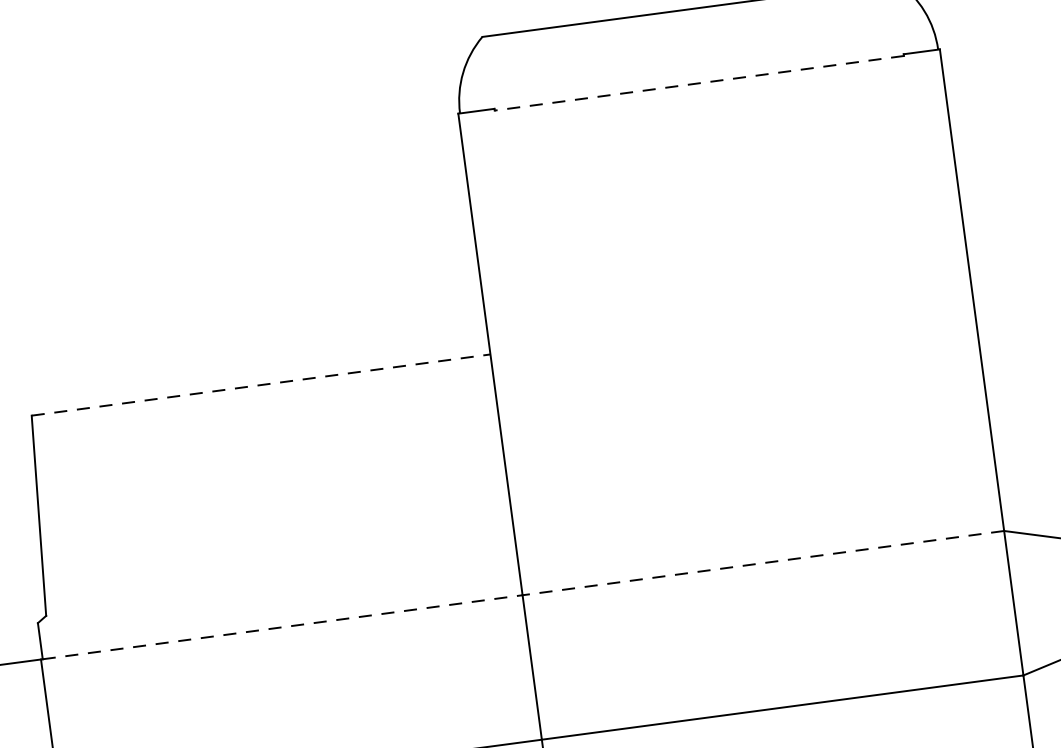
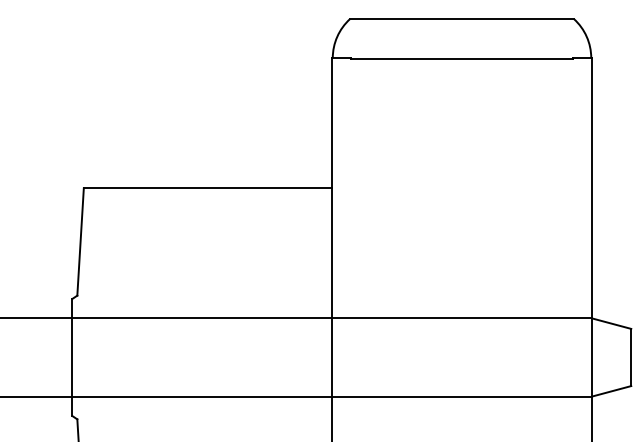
line: (700, 84) -> (462, 59), dashed -> solid
line: (262, 385) -> (208, 188), dashed -> solid
line: (523, 595) -> (332, 318), dashed -> solid

